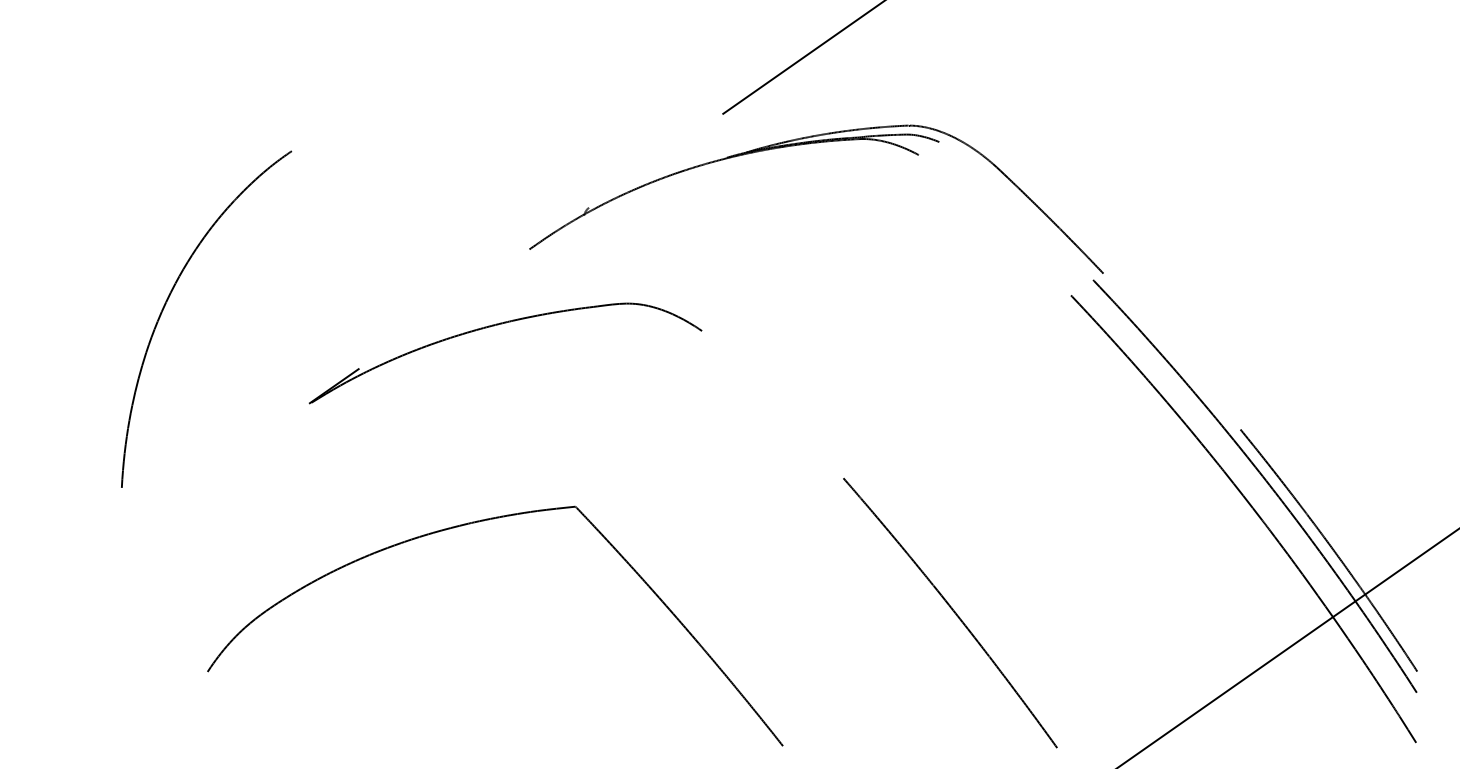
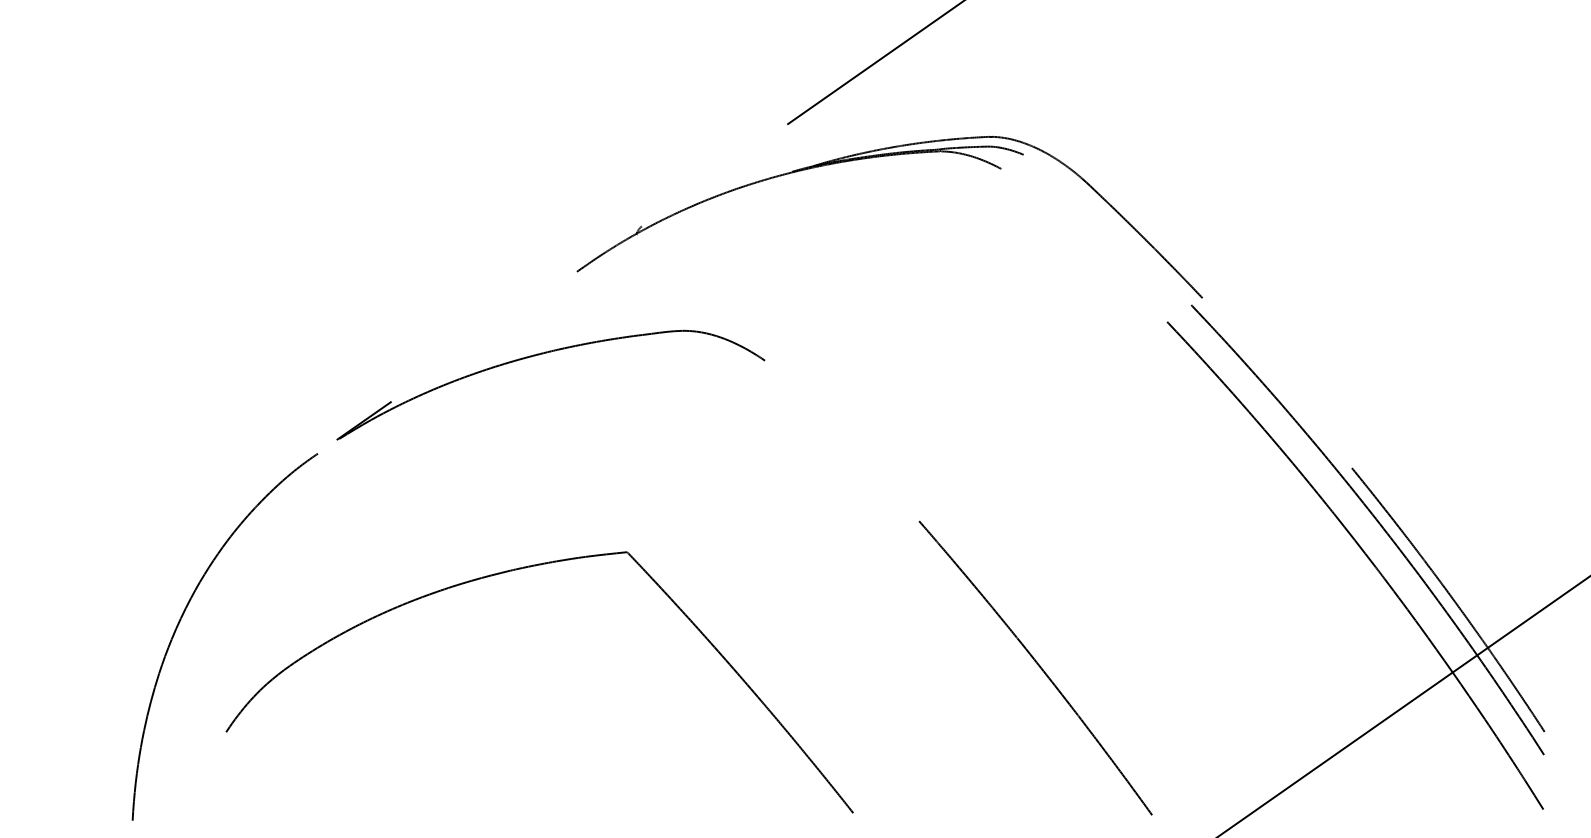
curve: (168, 299) -> (183, 615), moved

